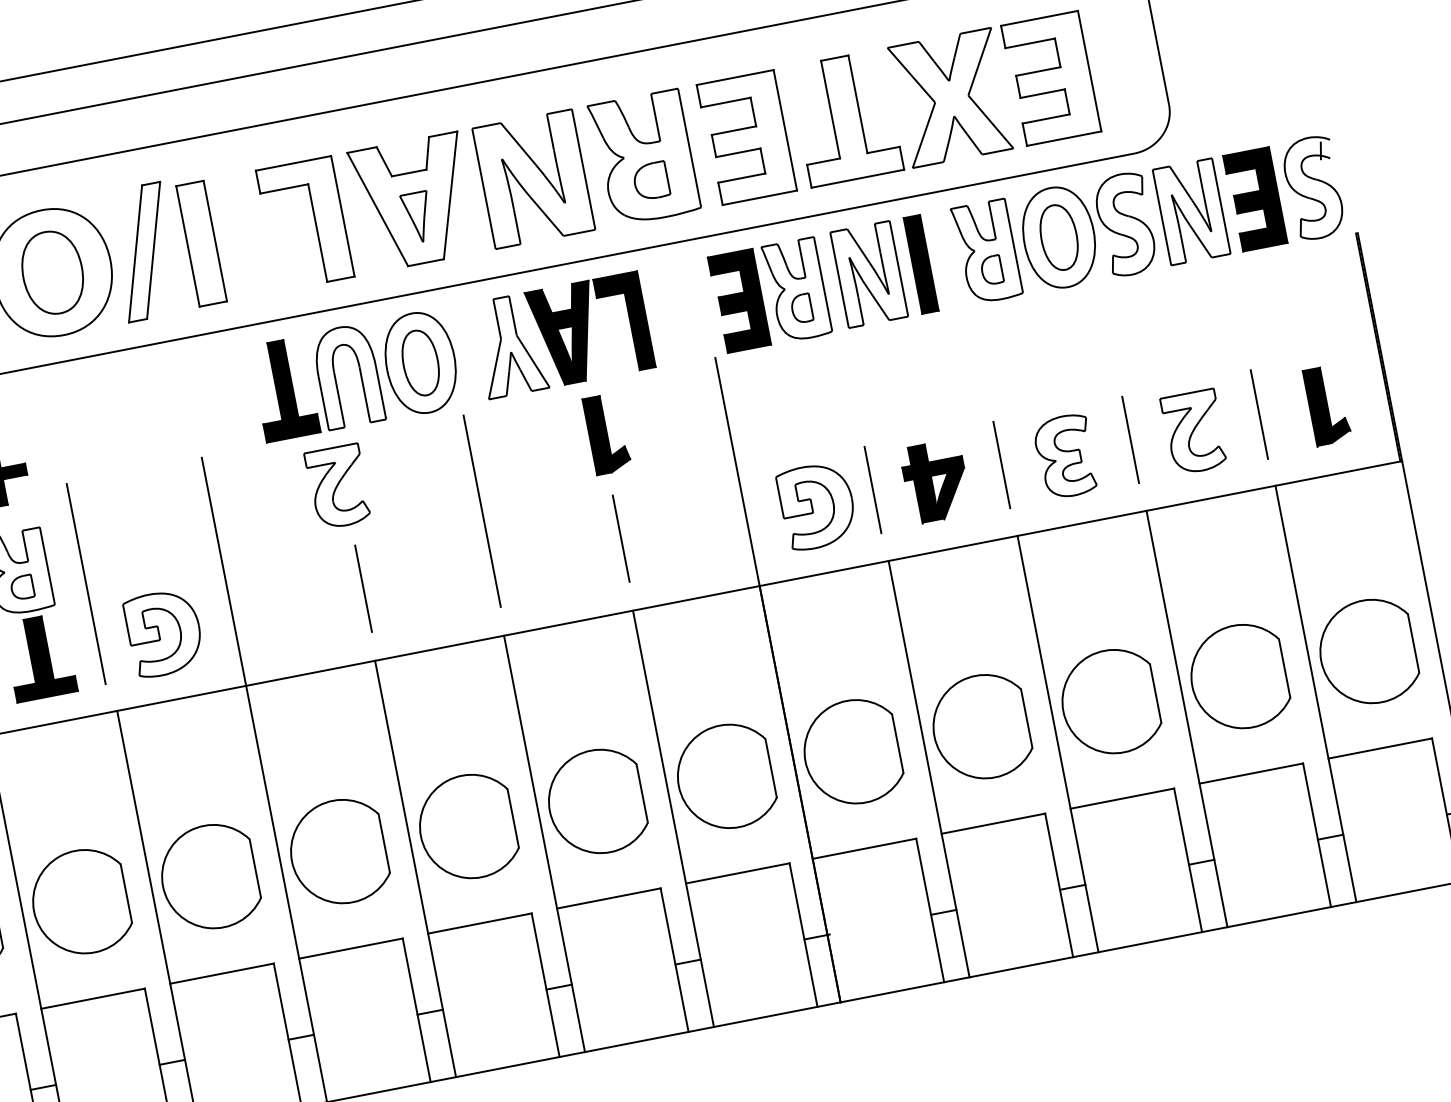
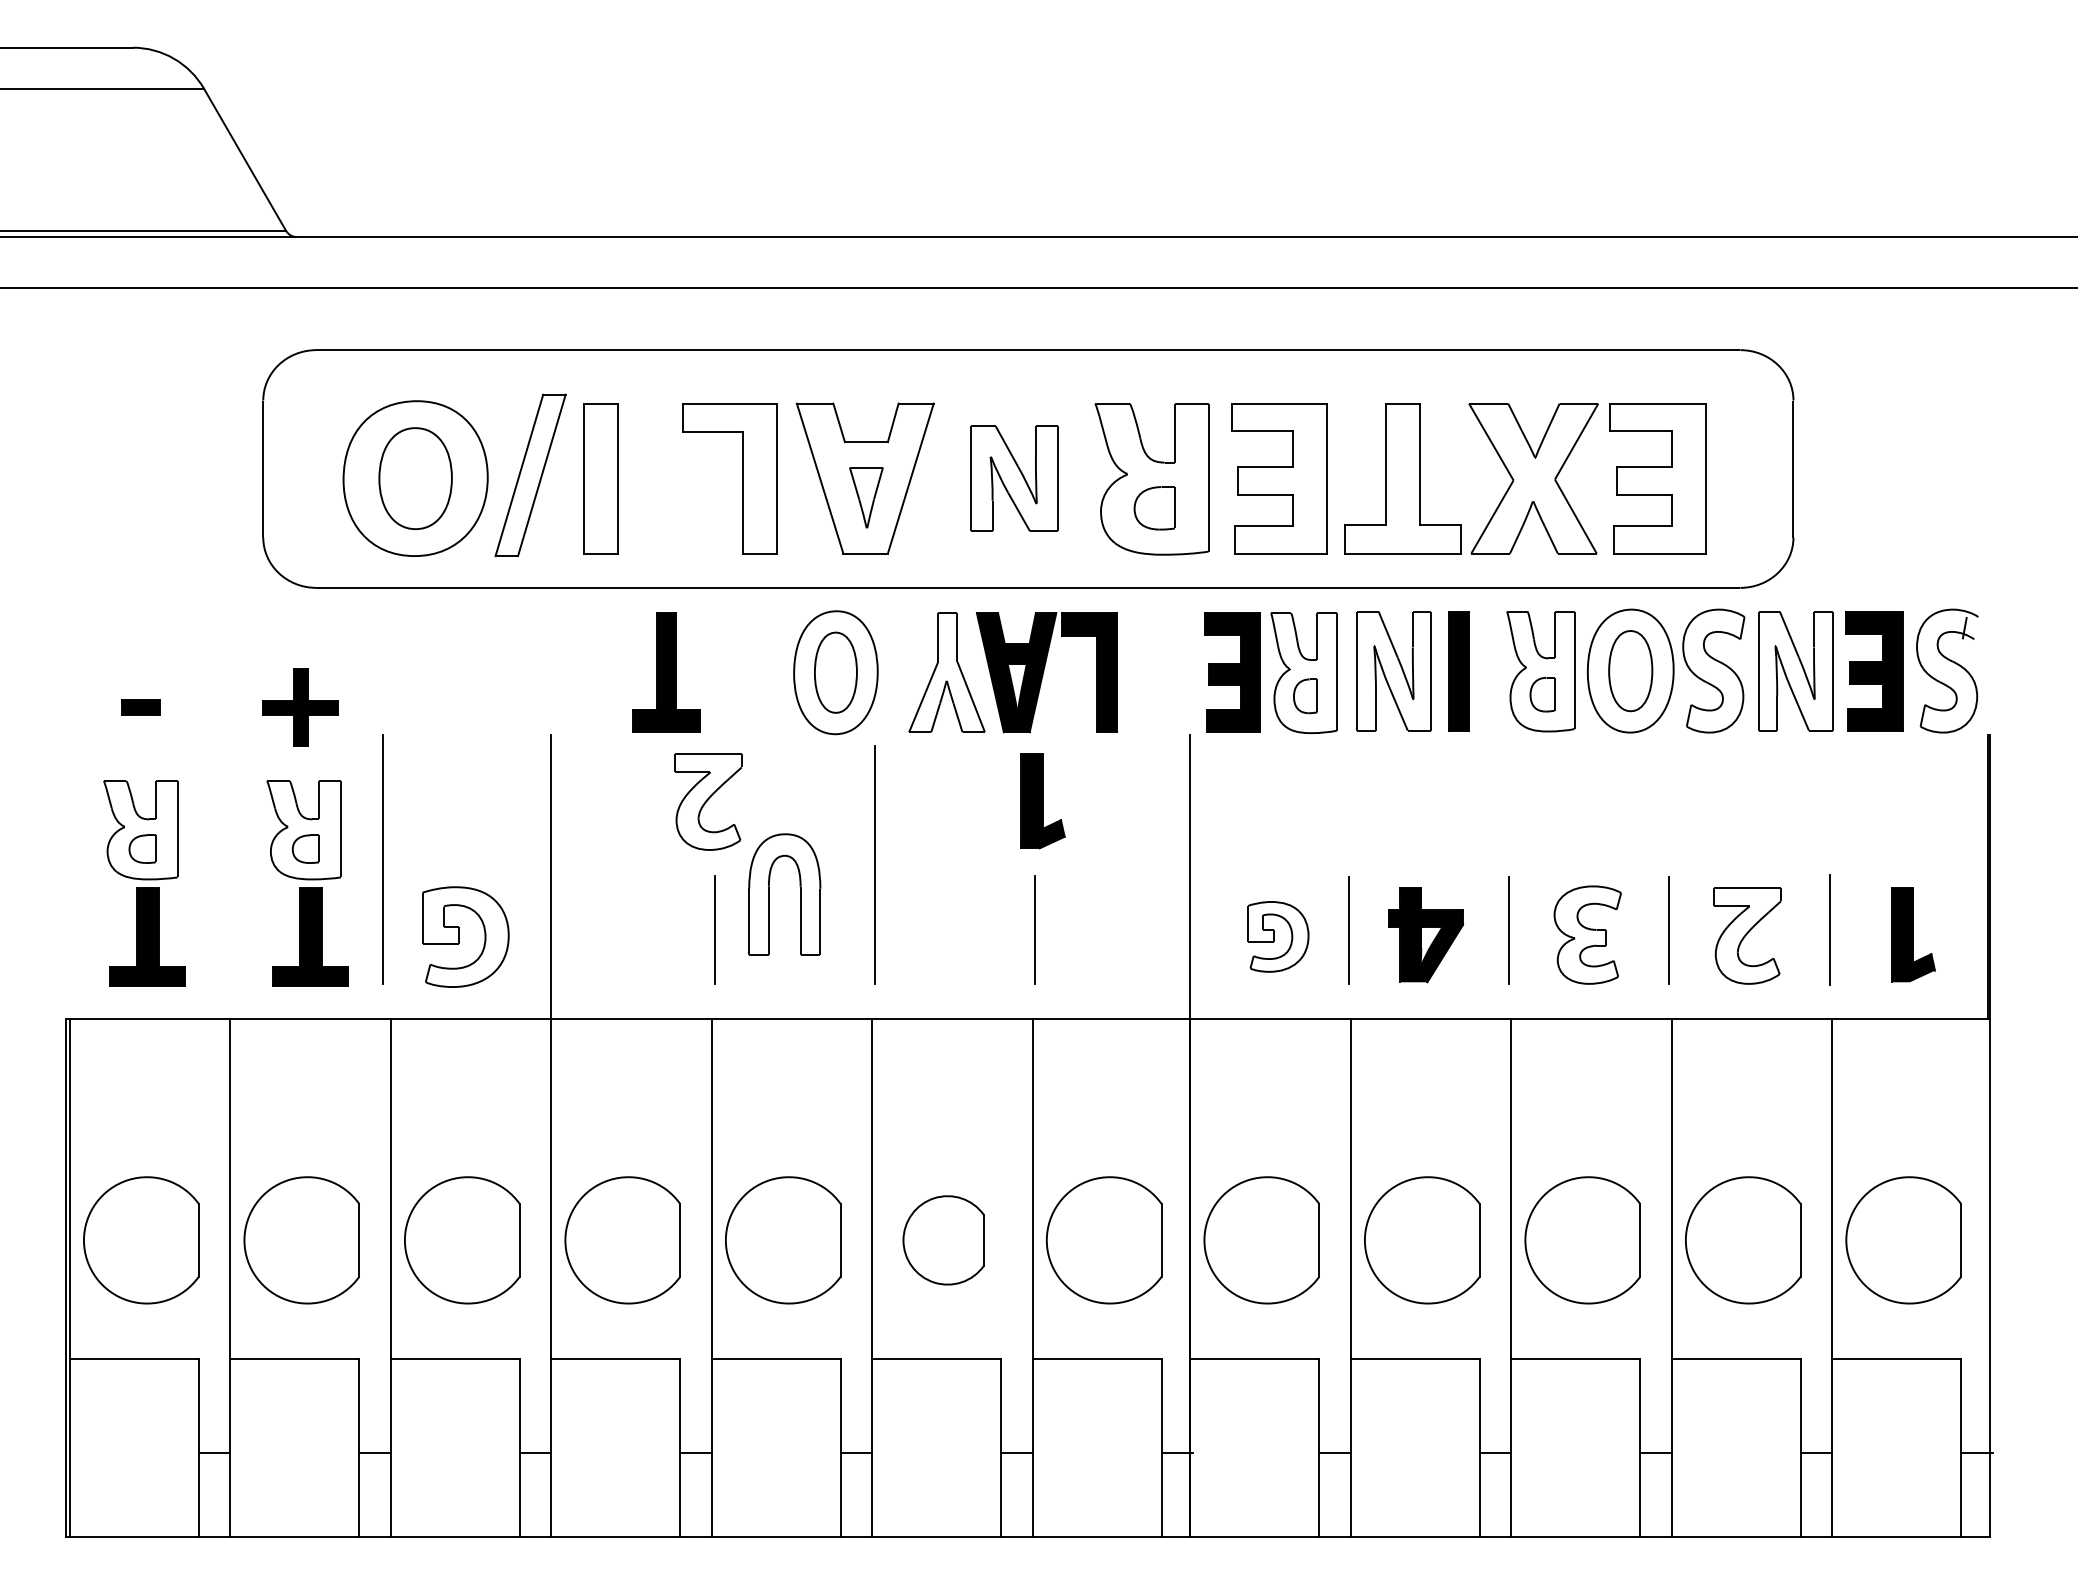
part: (533, 179) -> (1013, 478), size x0.7
part: (335, 378) -> (769, 894), moved
part: (817, 505) -> (1278, 936), size x0.7
part: (595, 802) -> (943, 1240), size x0.7

